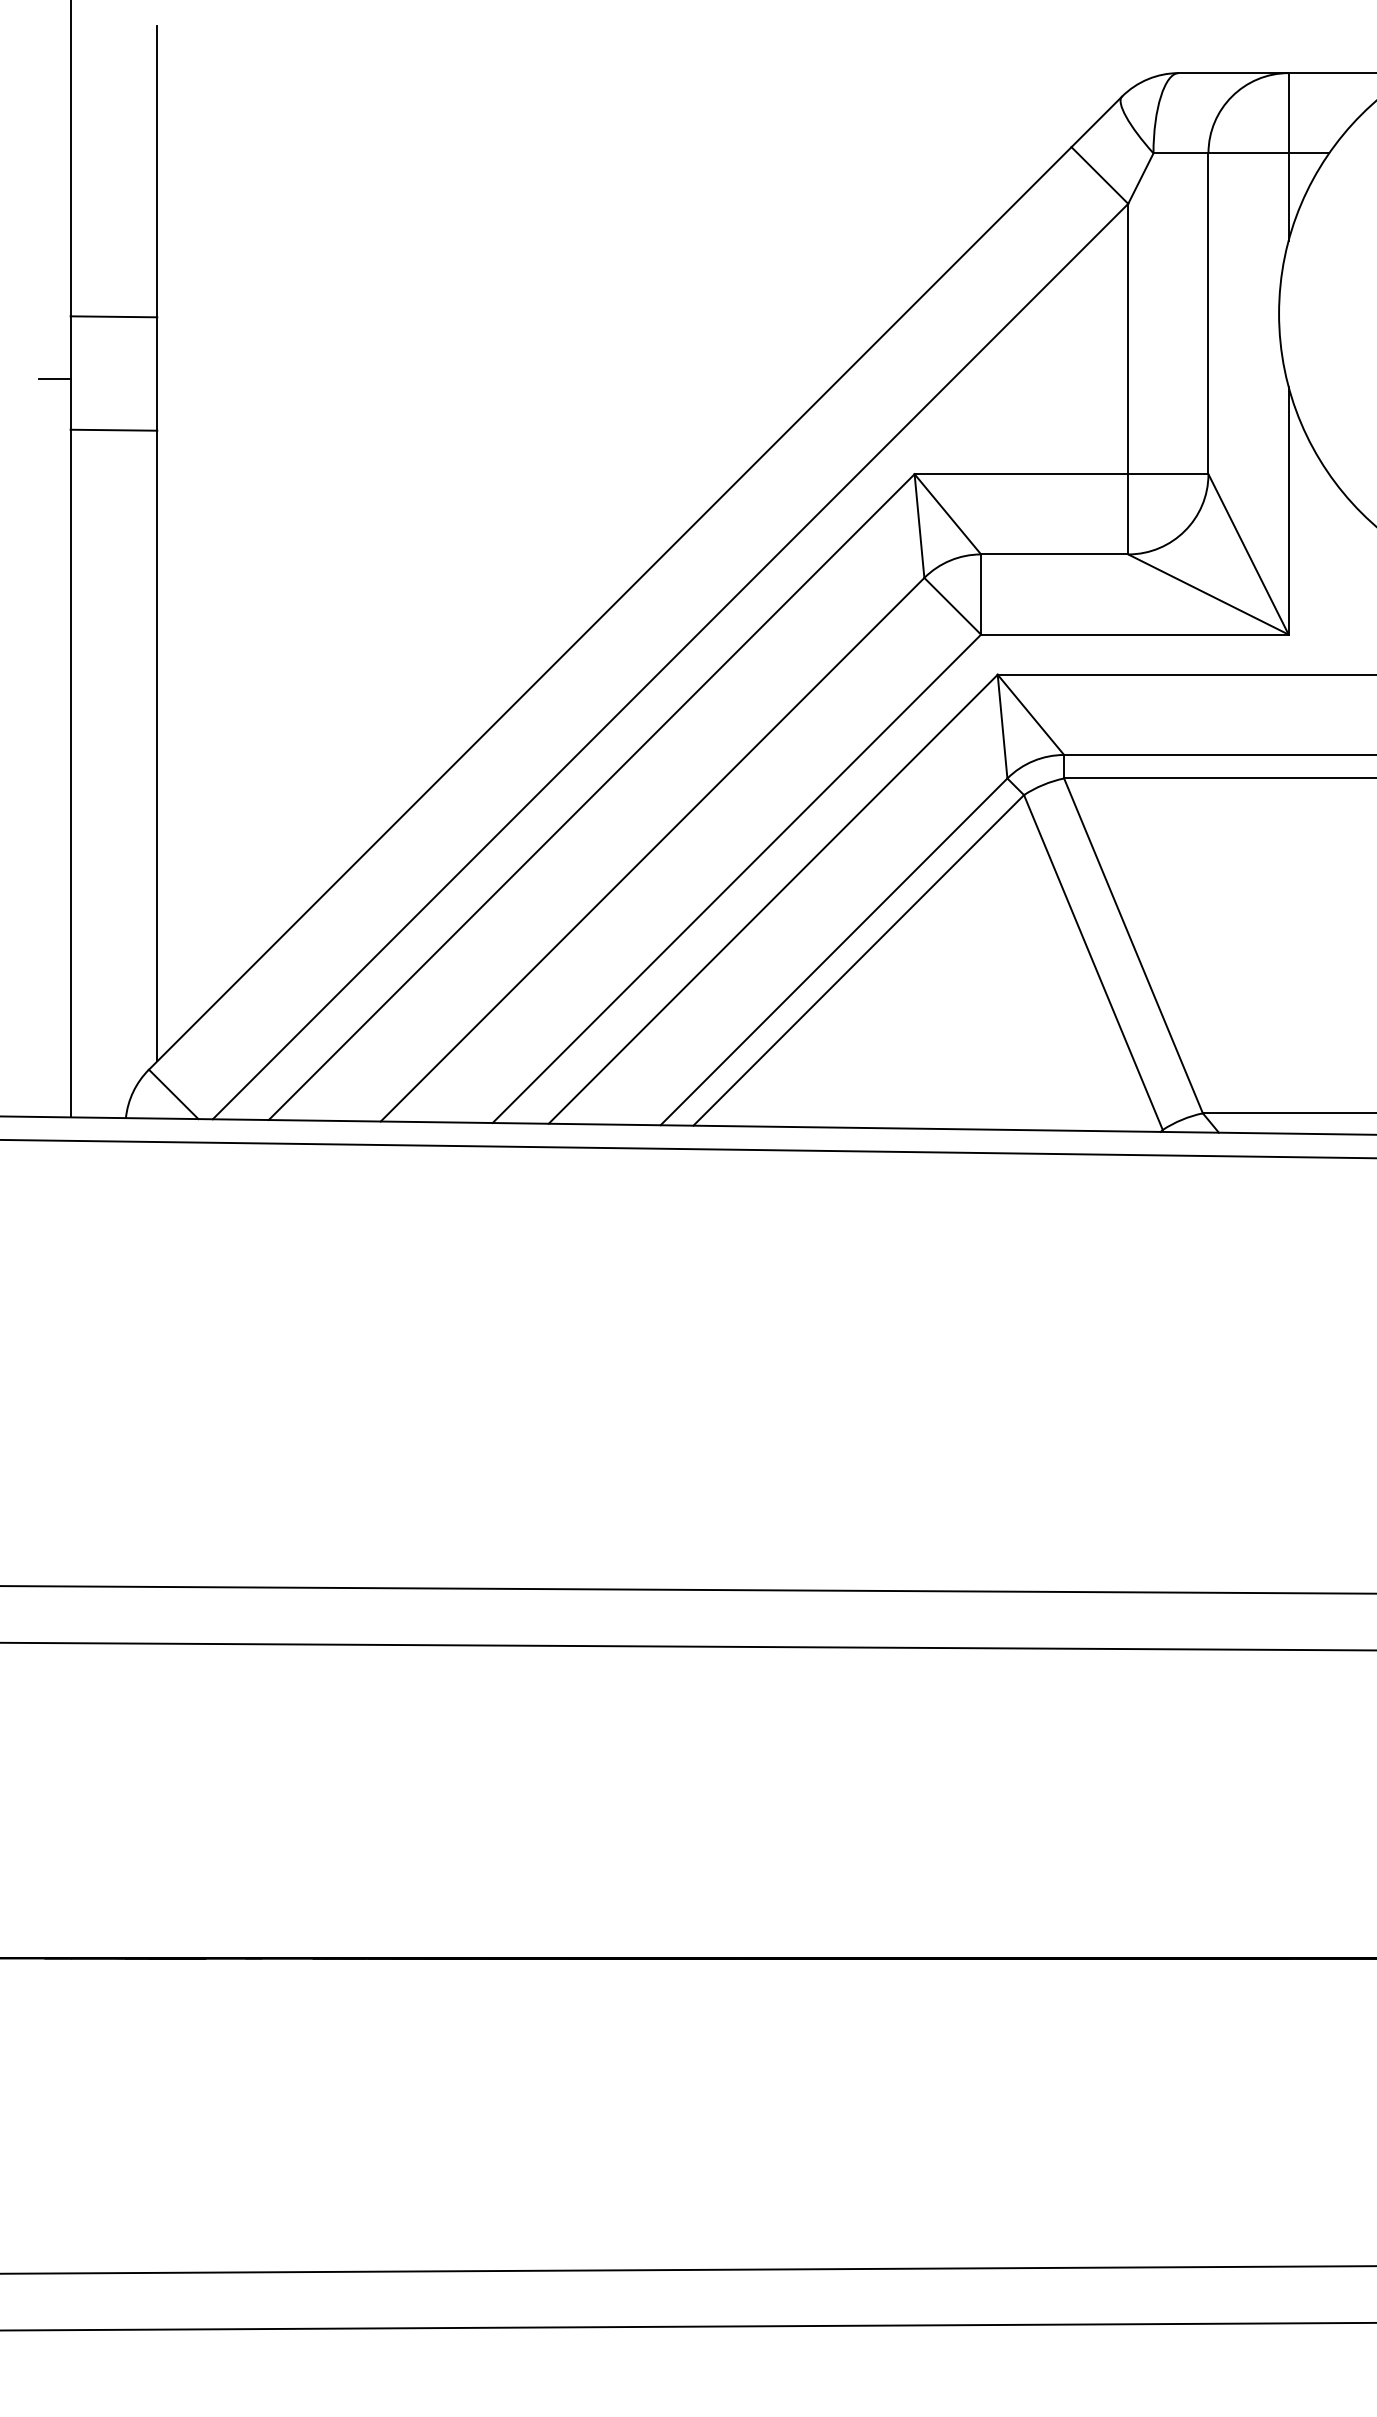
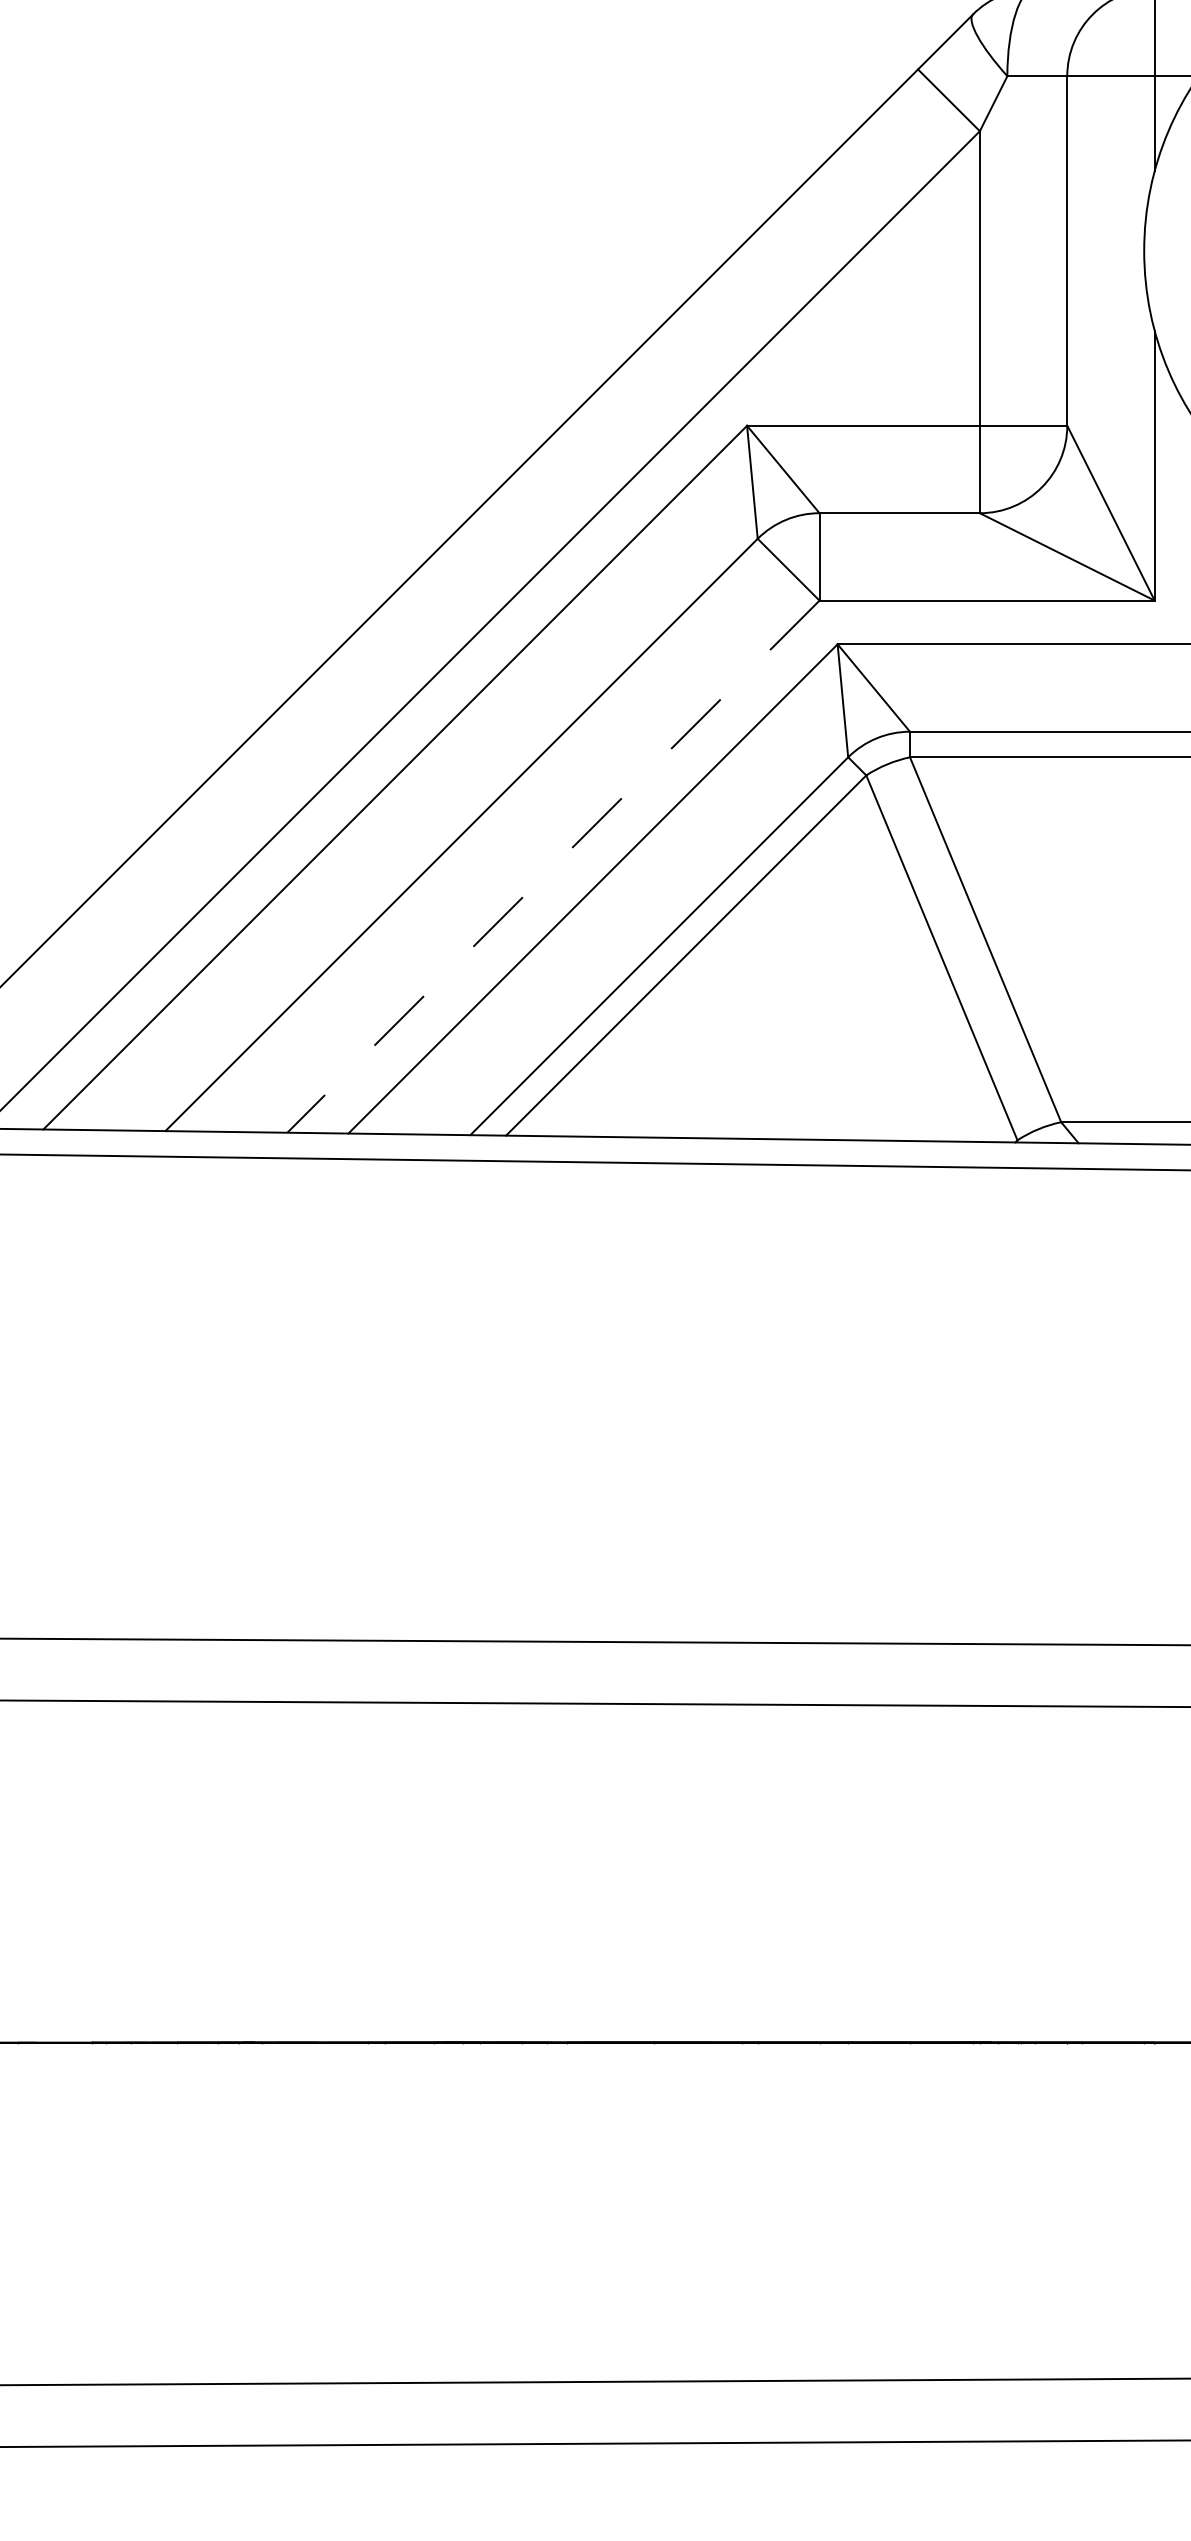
line: (736, 879) -> (553, 867), solid -> dashed

